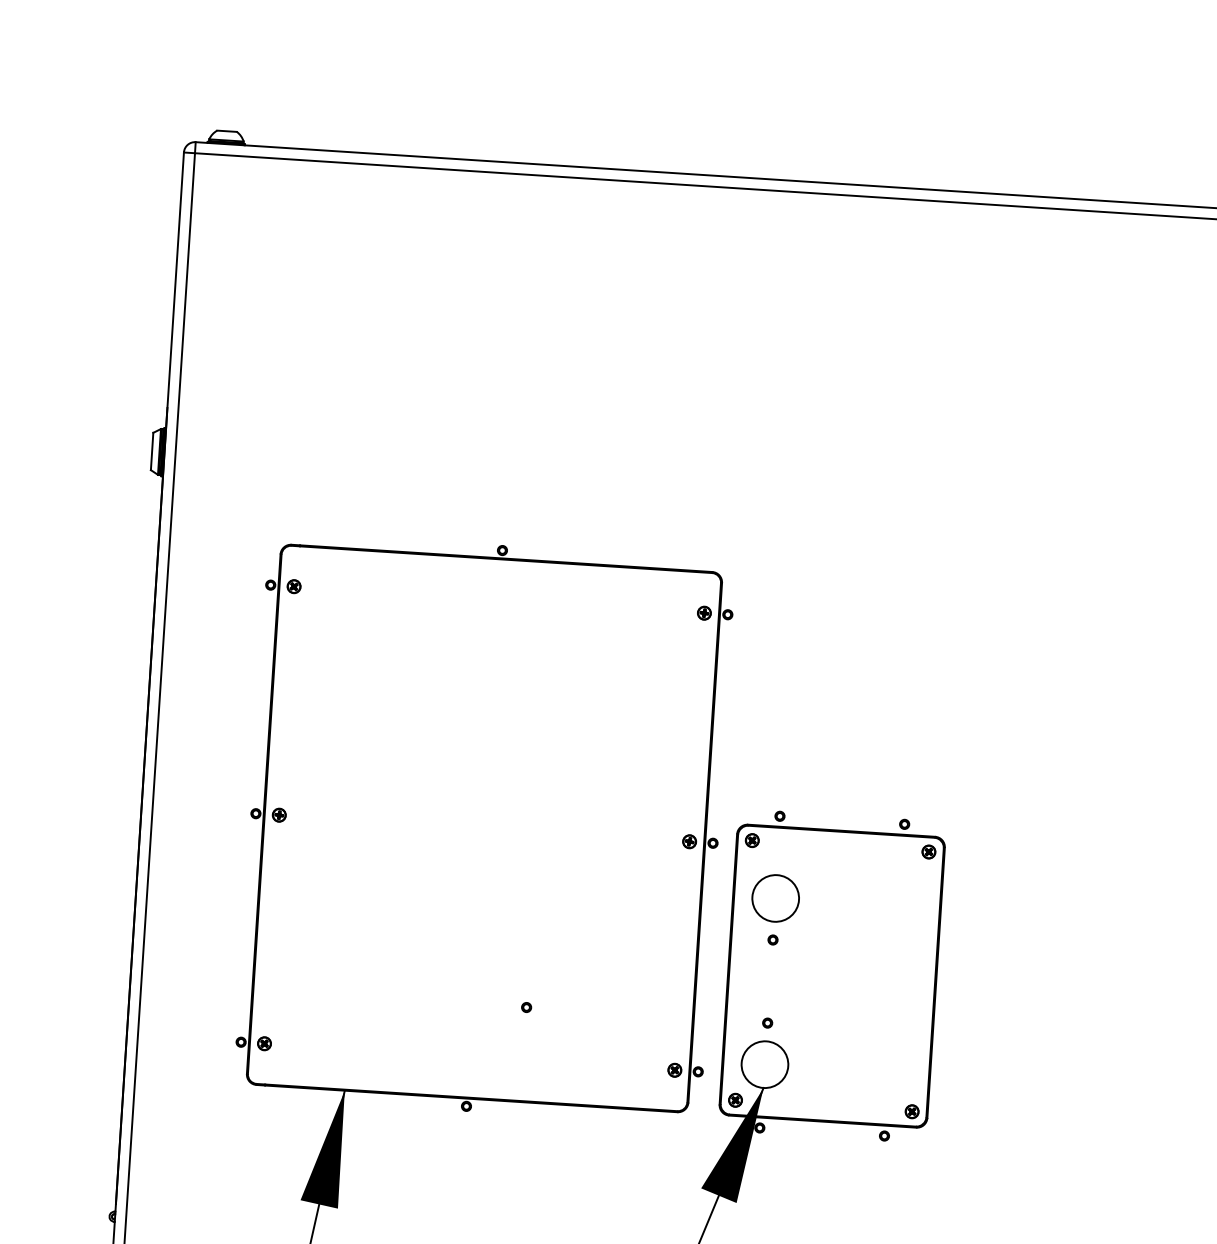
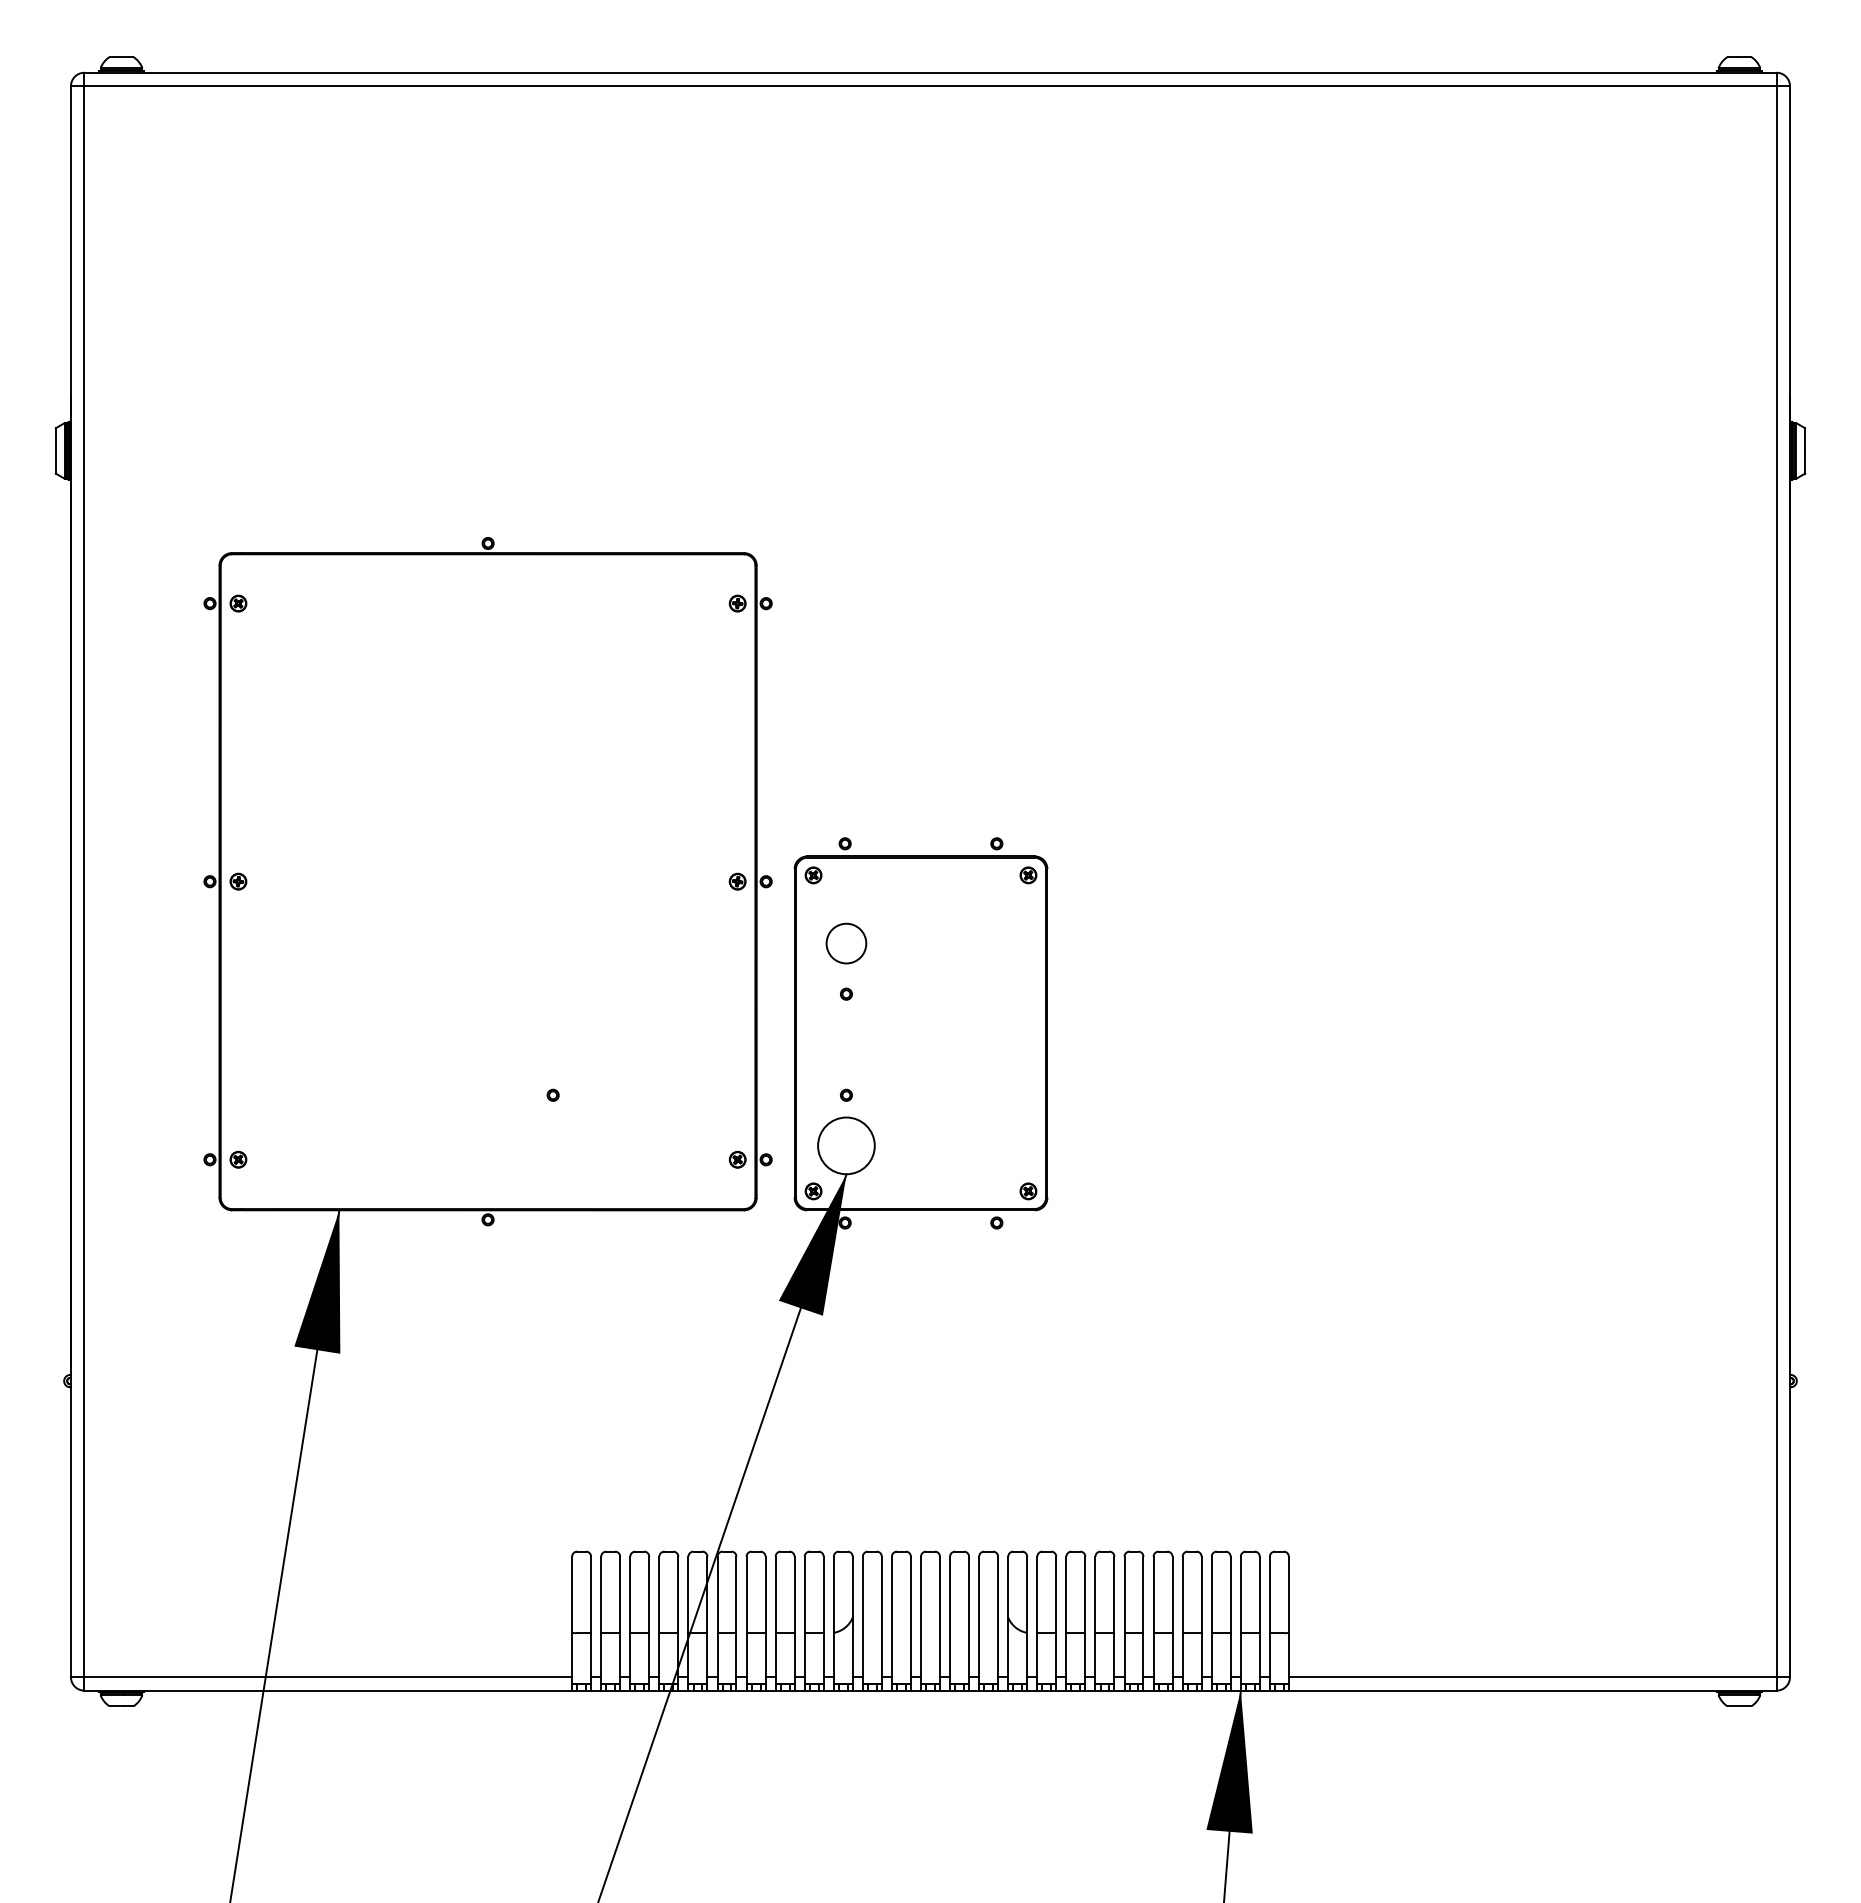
circle: (775, 898) -> (846, 943), size x0.7

